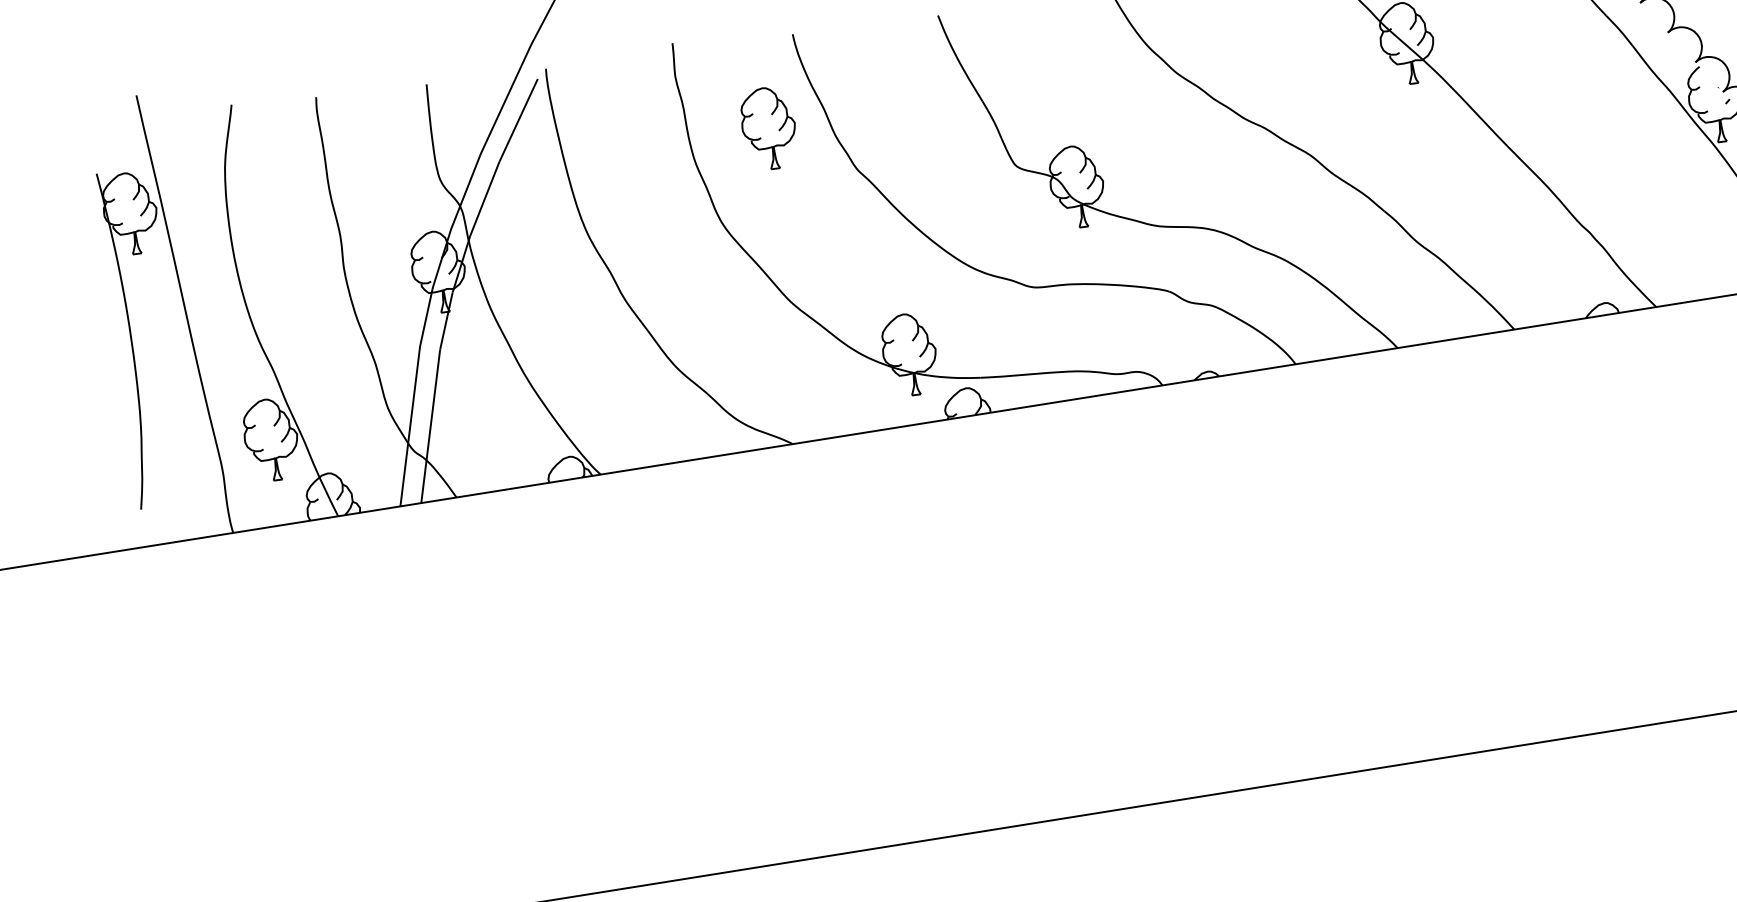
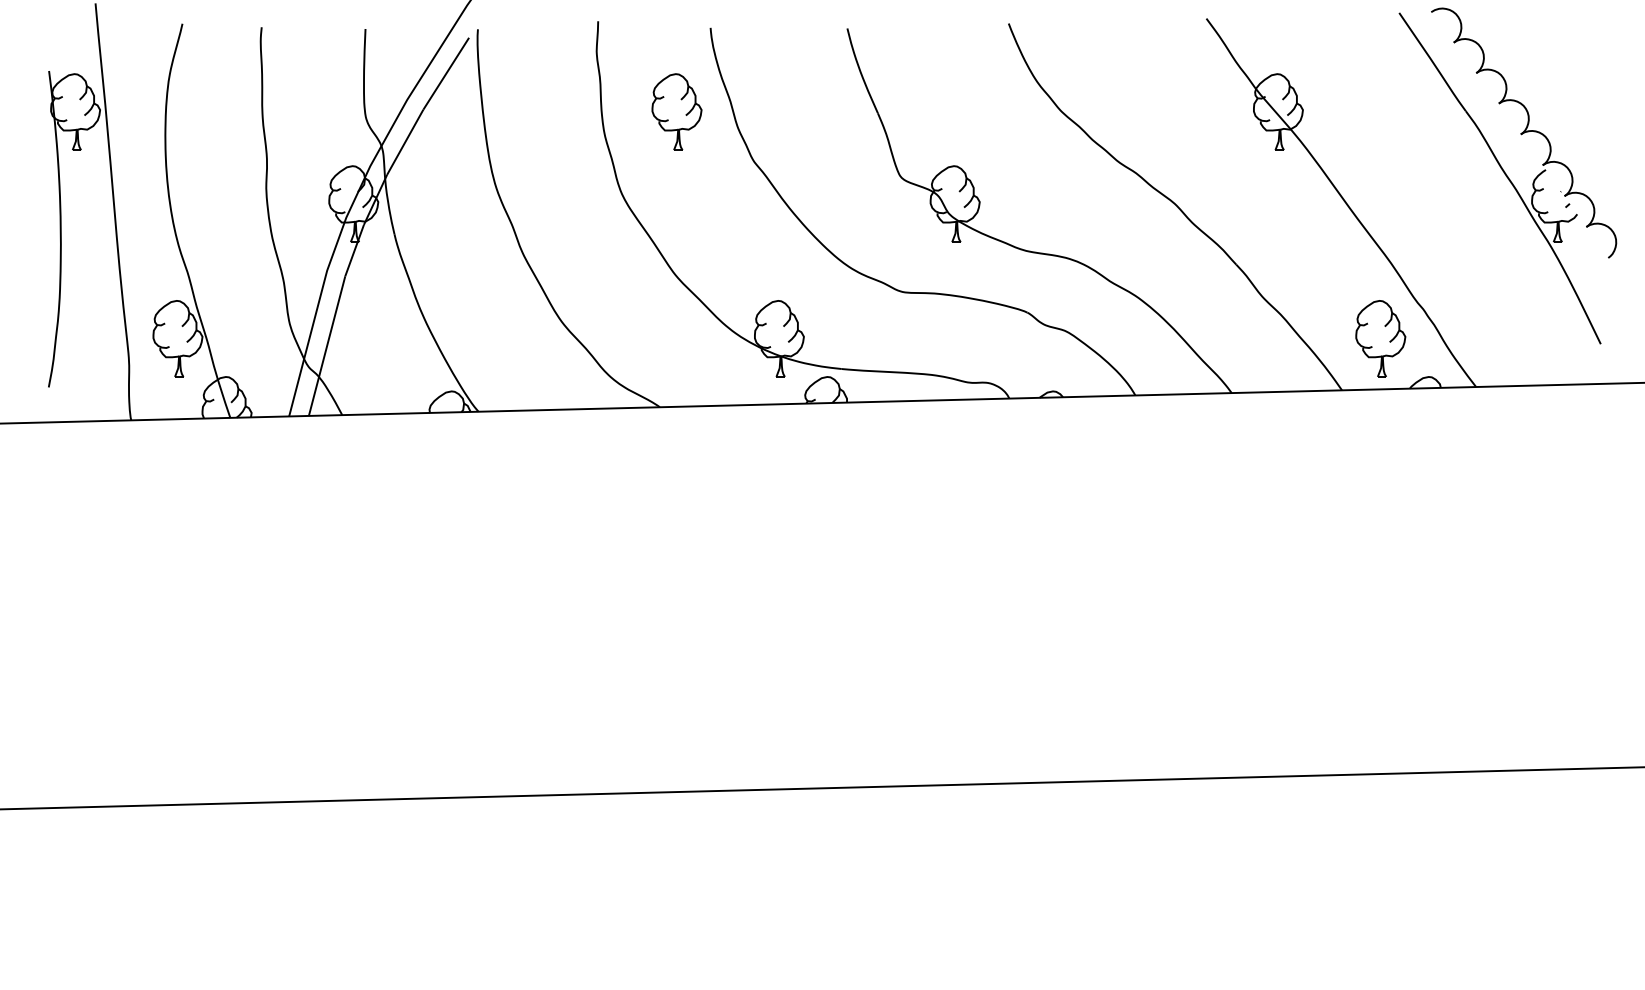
part: (1547, 269) -> (1380, 338), added

